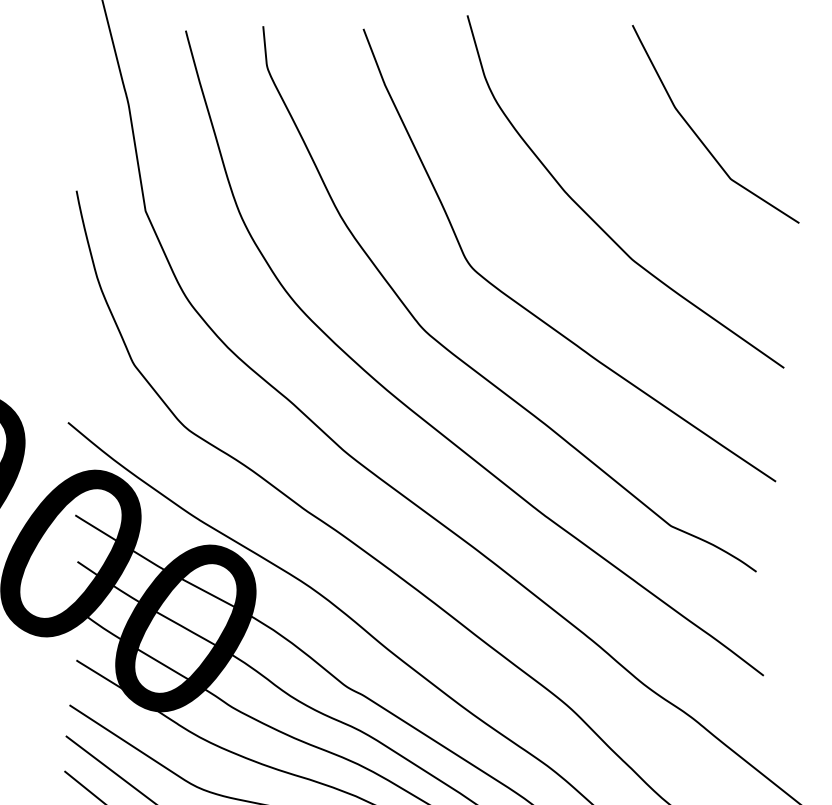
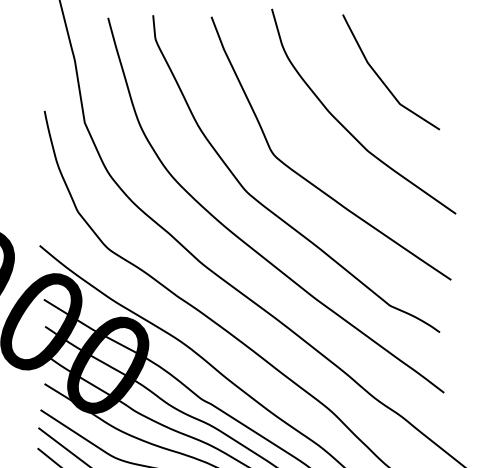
curve: (698, 135) -> (381, 78), moved

